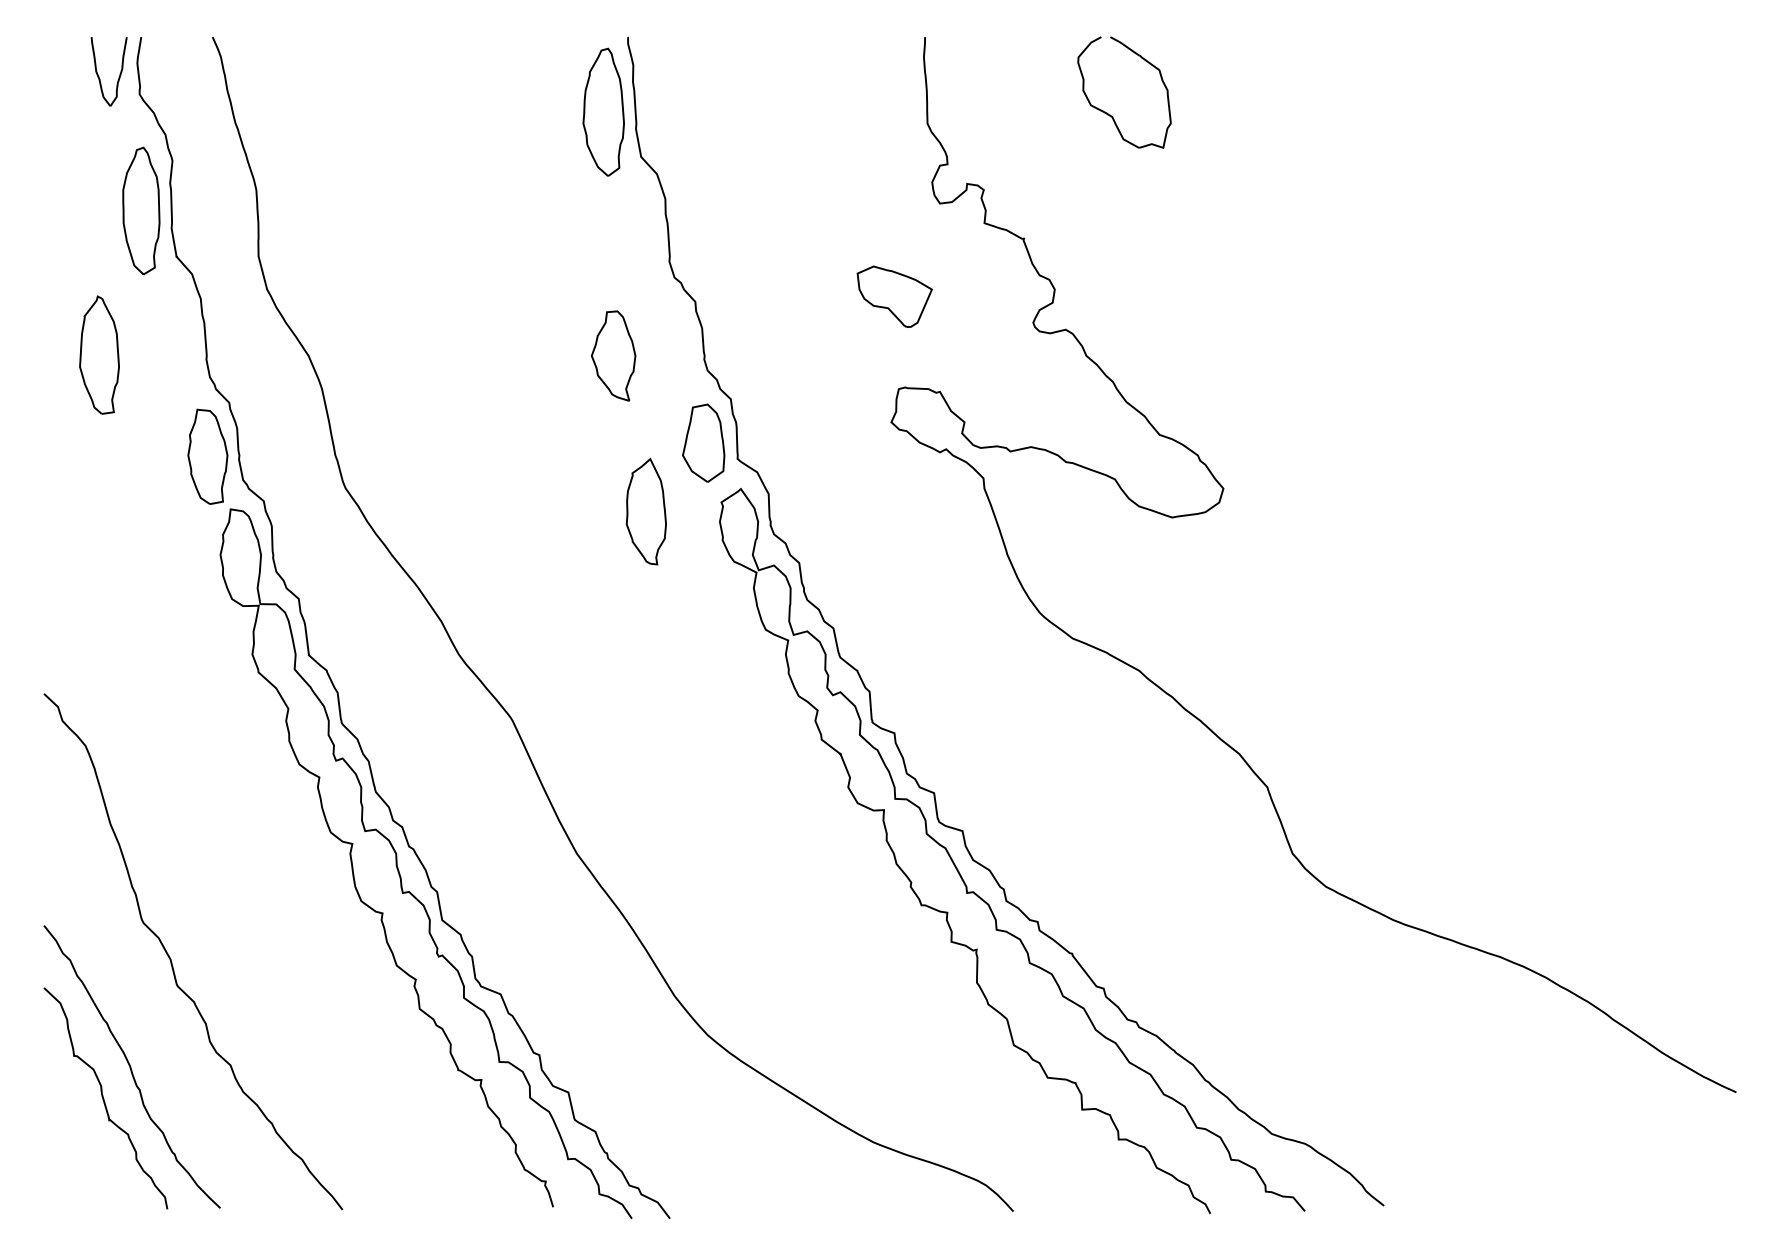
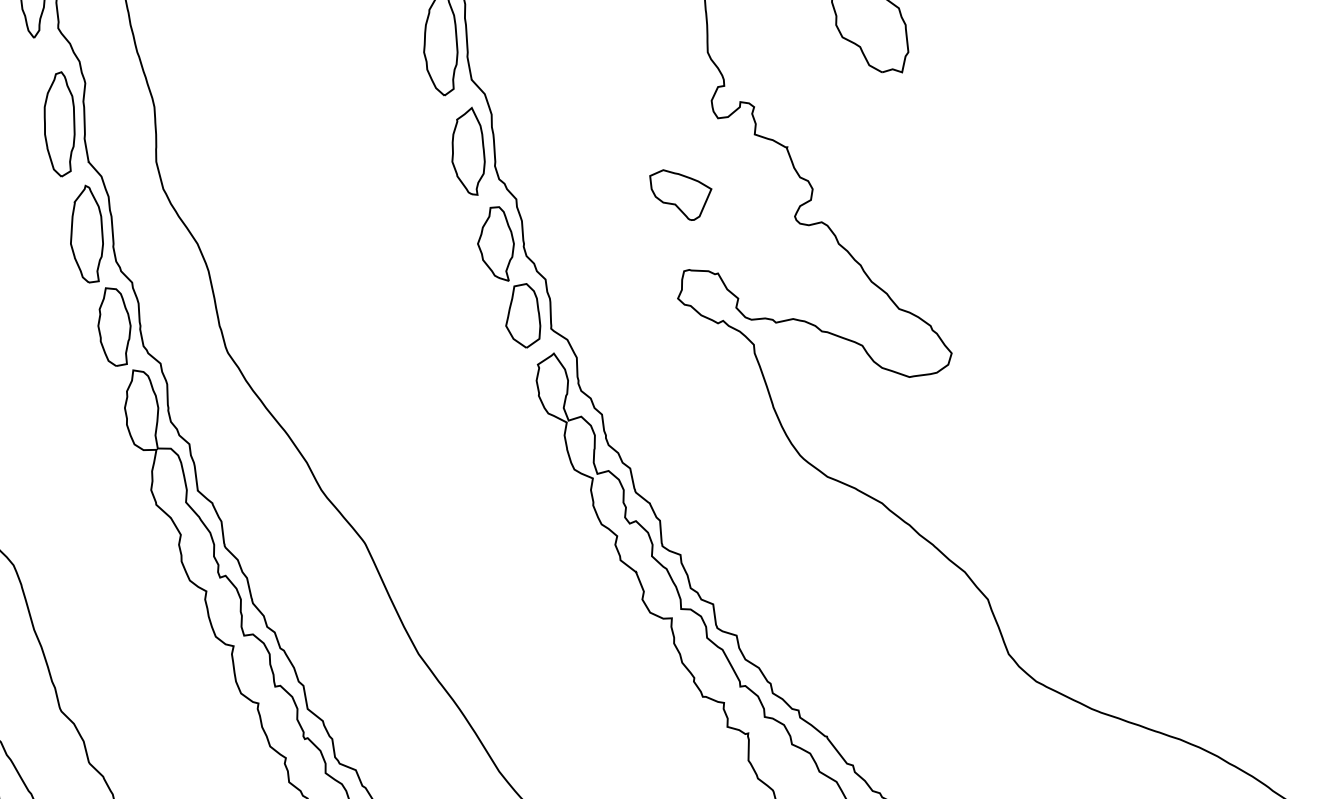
part: (99, 354) -> (86, 233), moved
part: (613, 355) -> (495, 243), moved
part: (645, 511) -> (467, 151), moved

